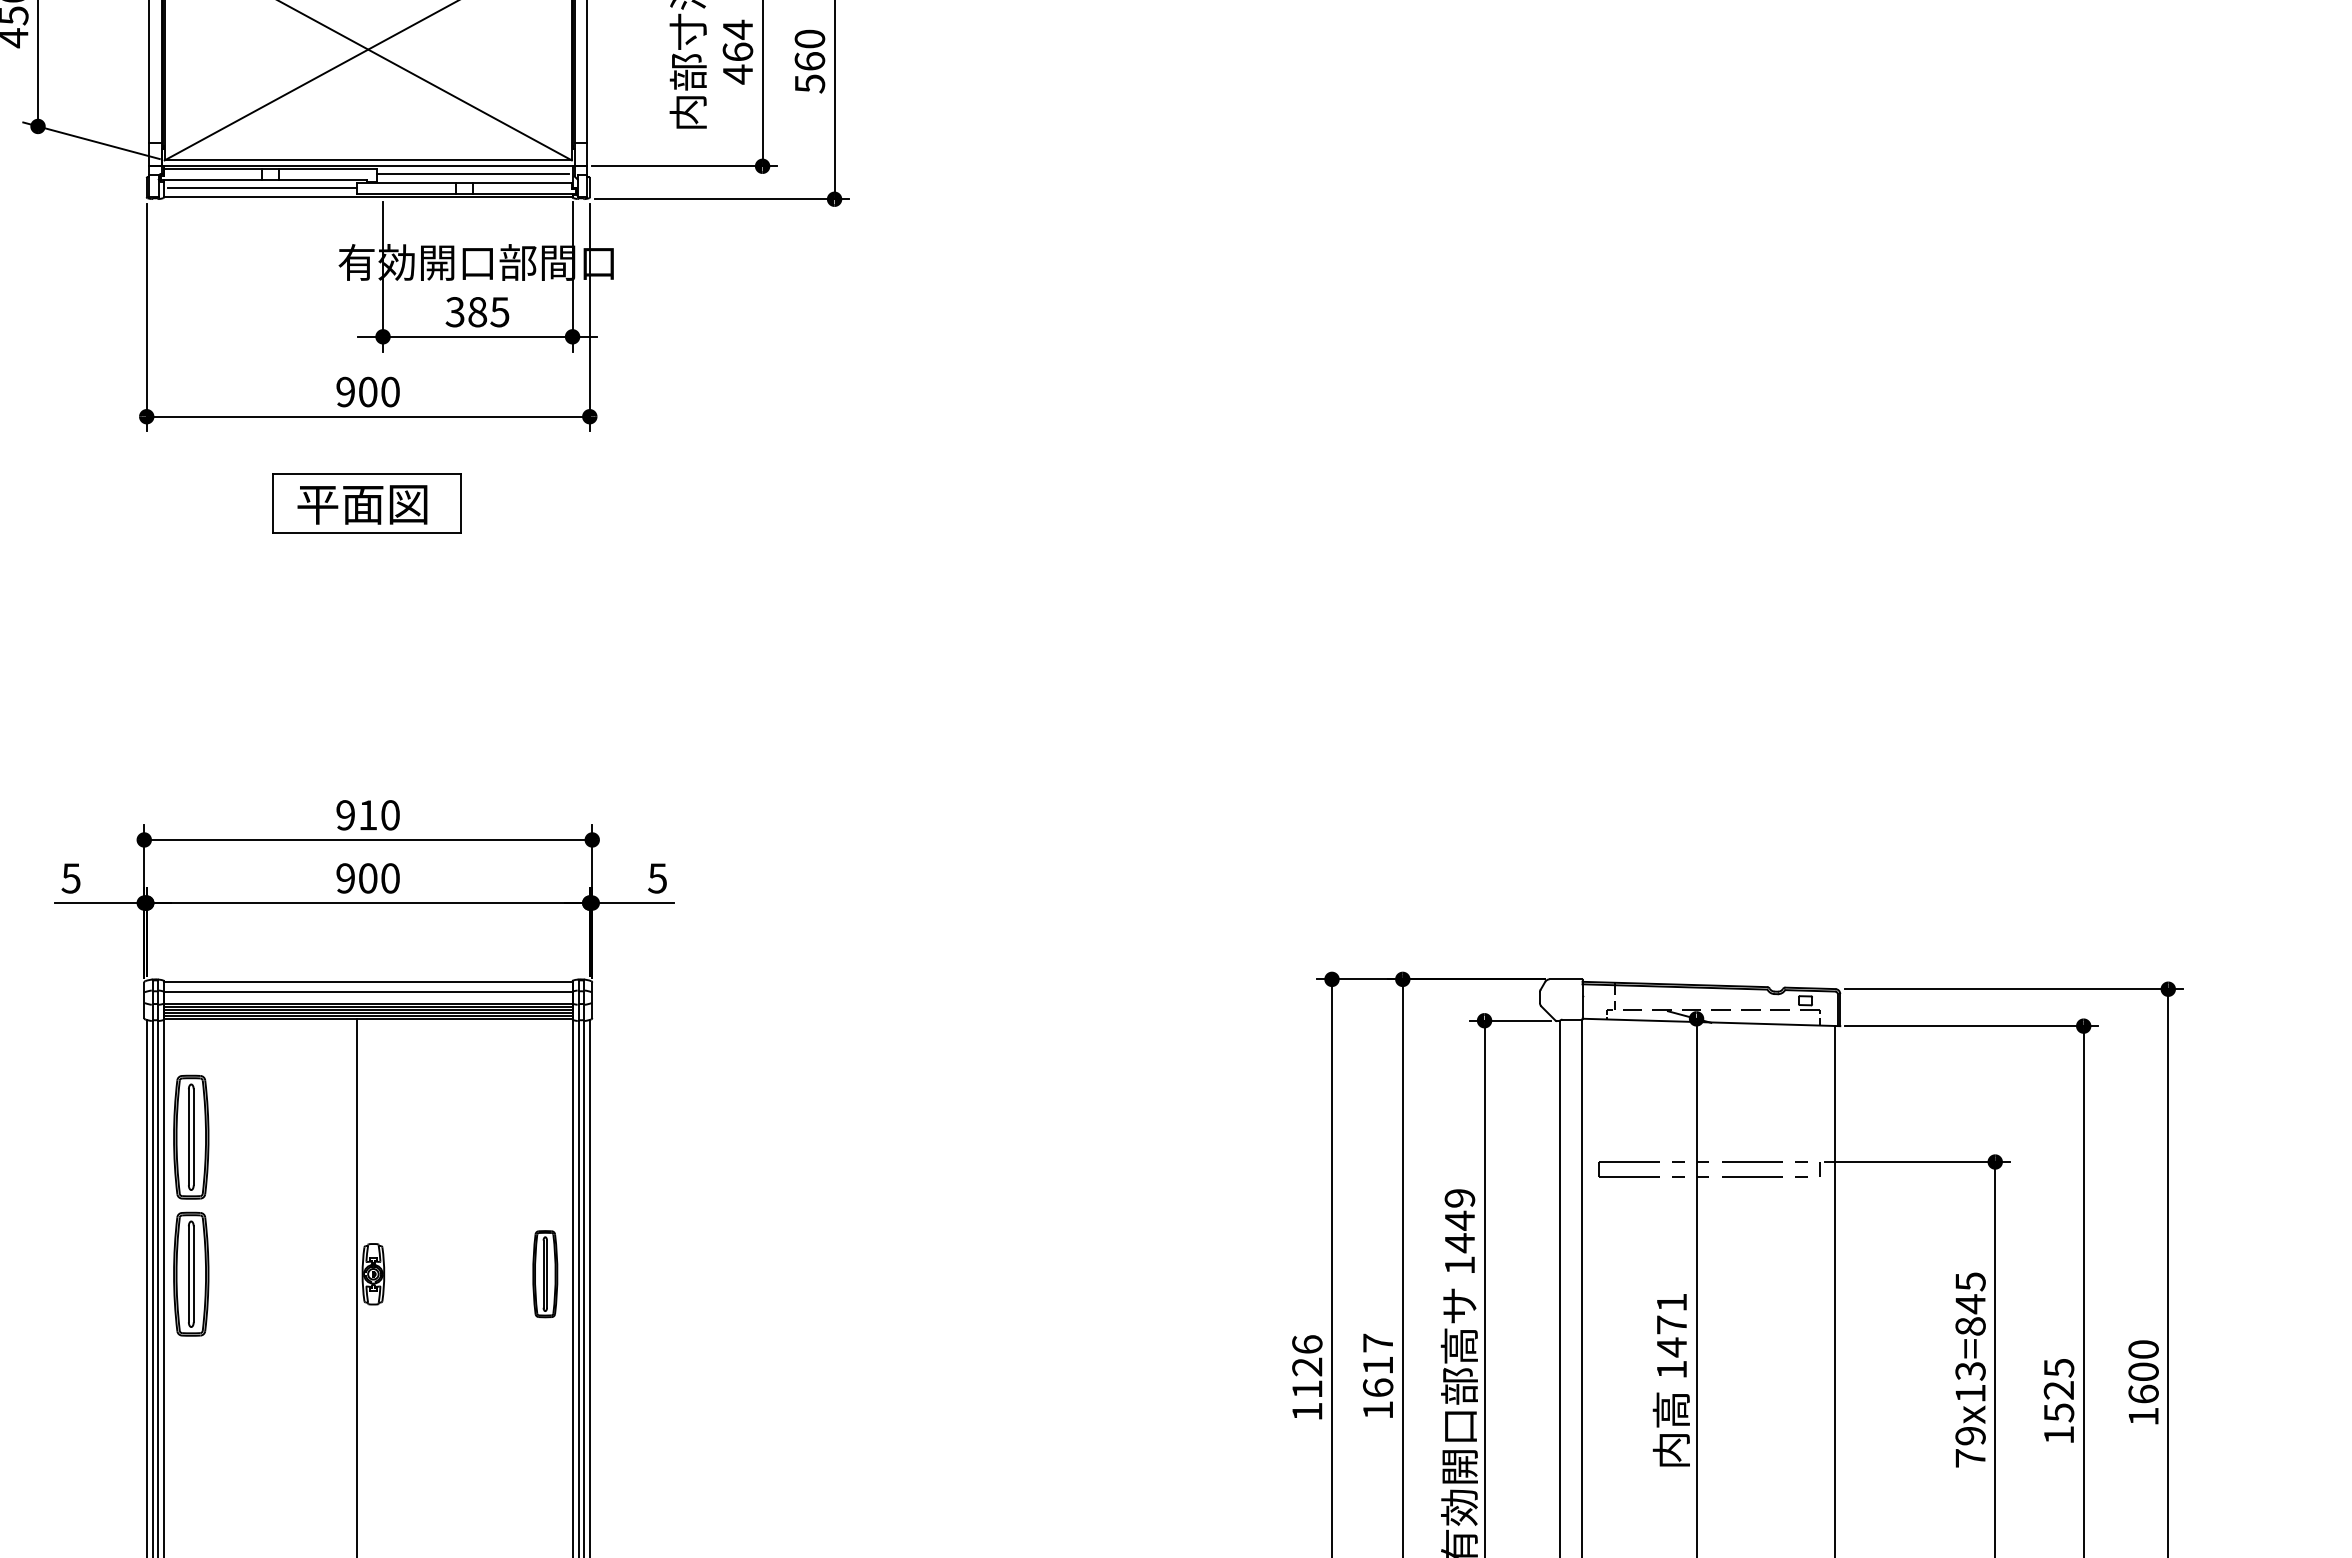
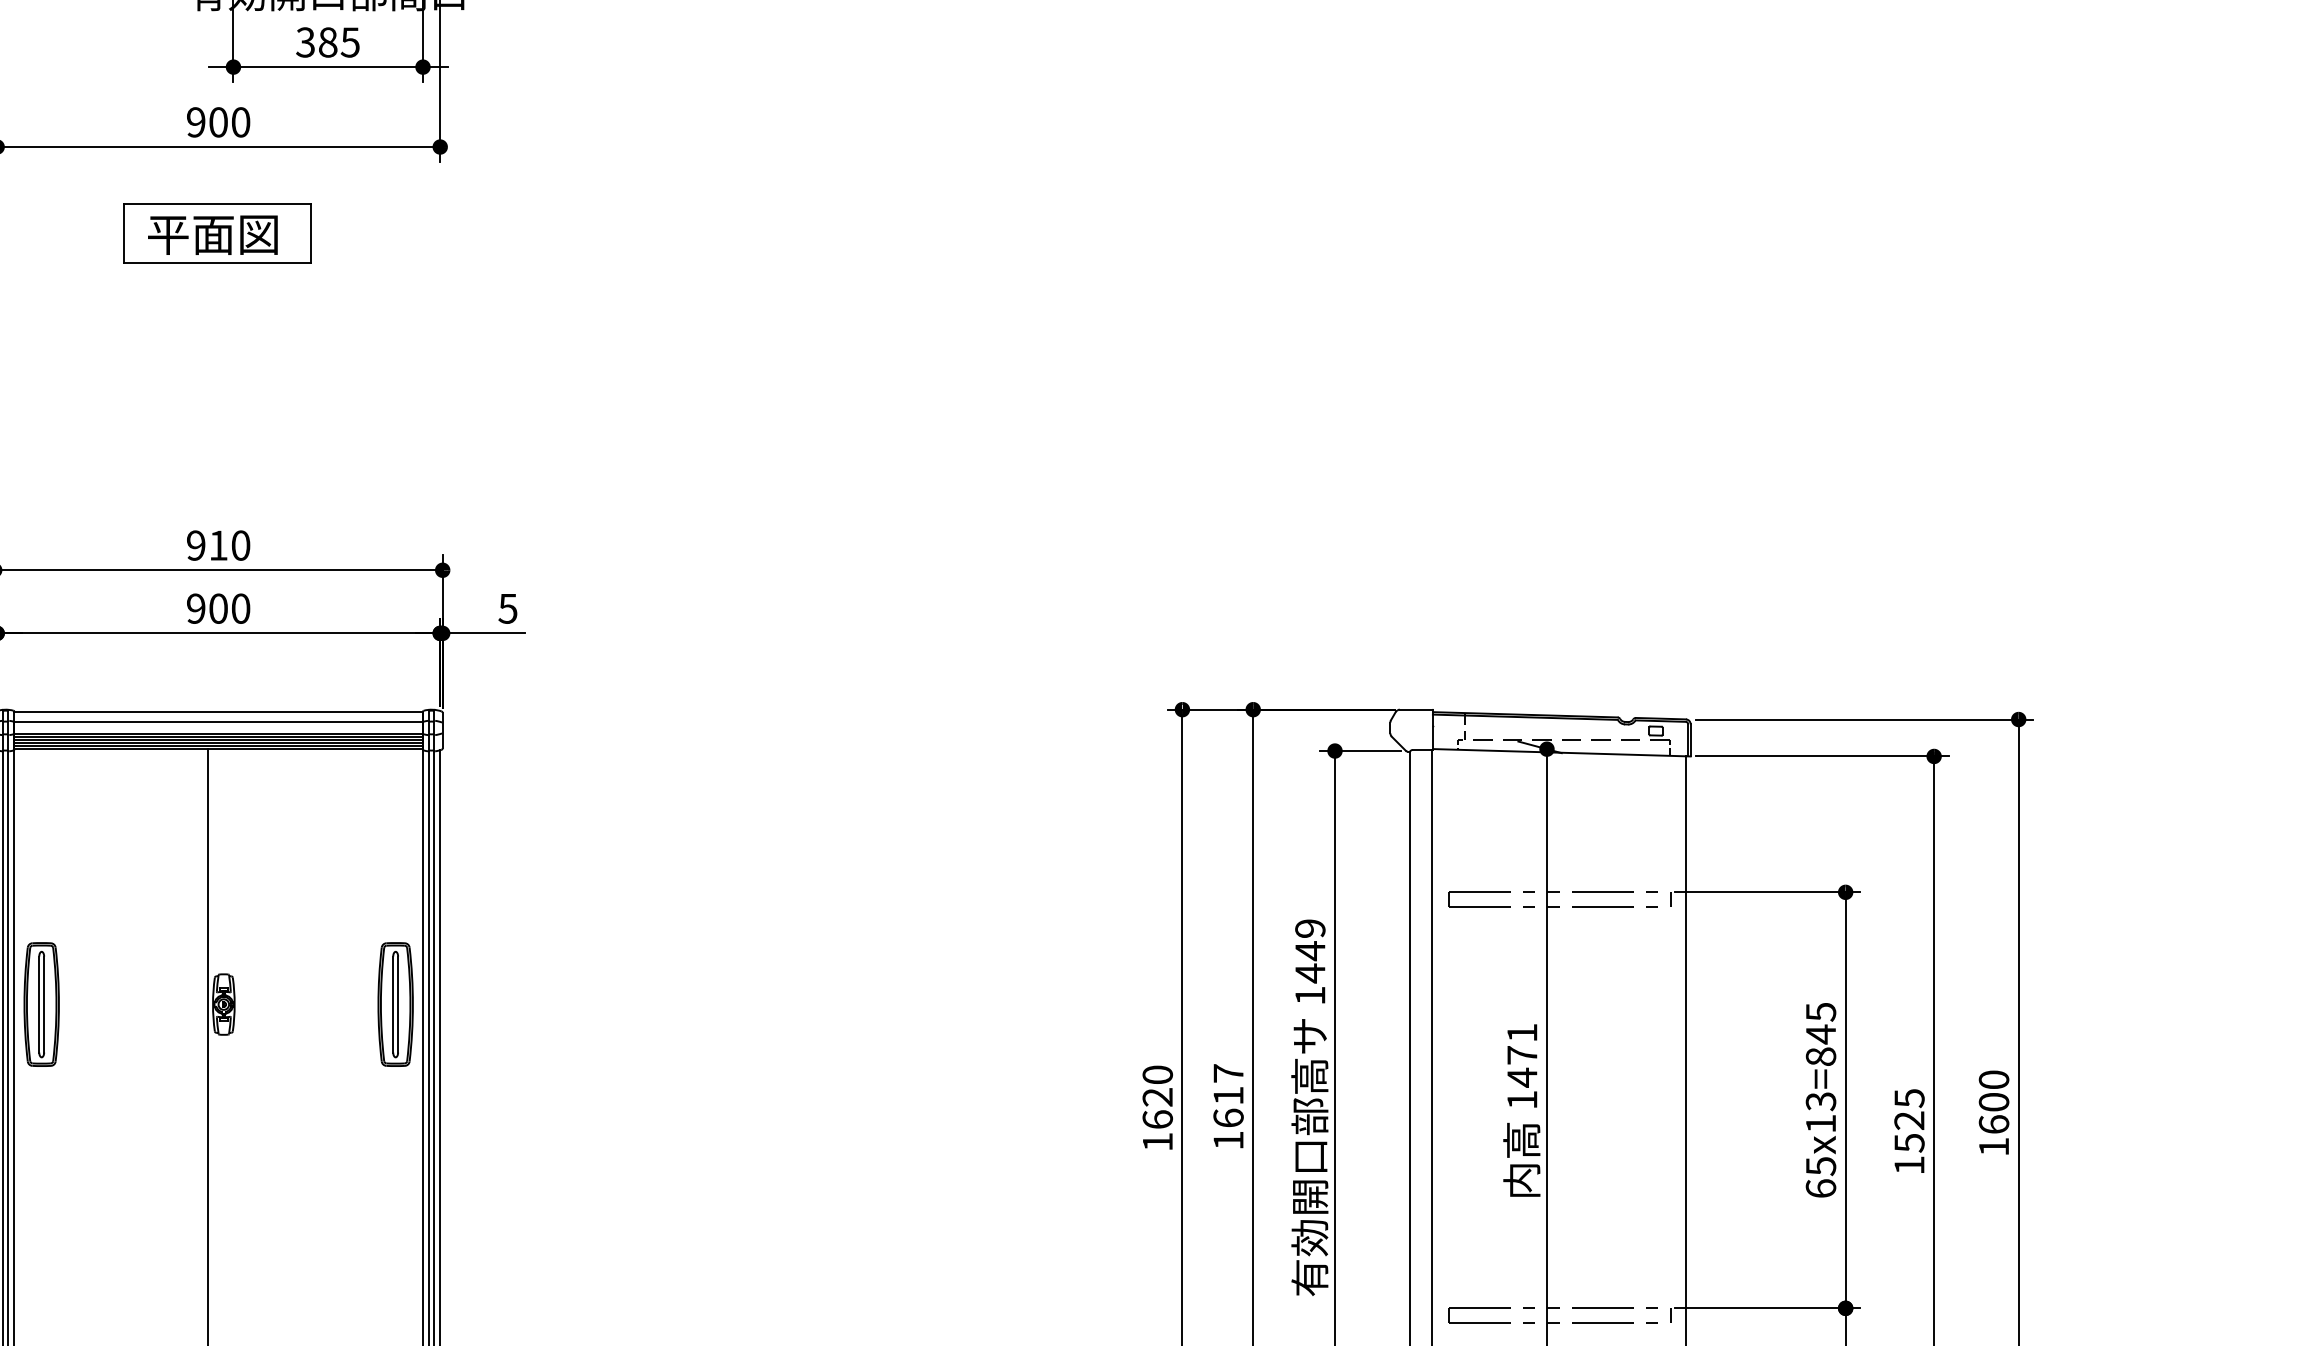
part: (191, 1136) -> (41, 866), removed
part: (545, 1273) -> (395, 1003), size x1.43
text: (1307, 1366) -> (1157, 1096), 1126 -> 1620
text: (1970, 1447) -> (1820, 1177), 79x13=845 -> 65x13=845

